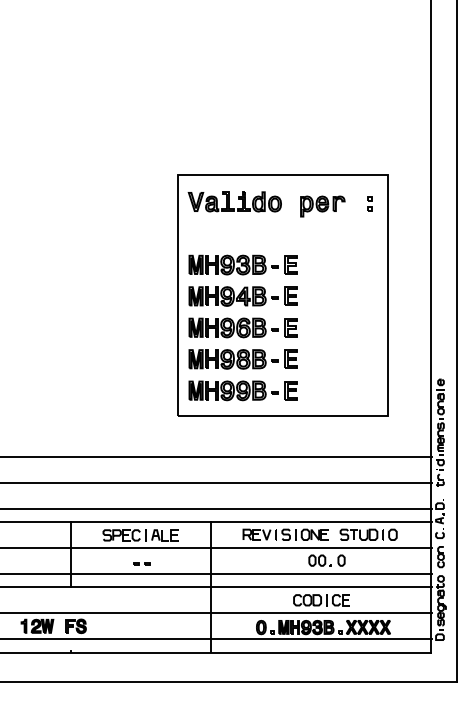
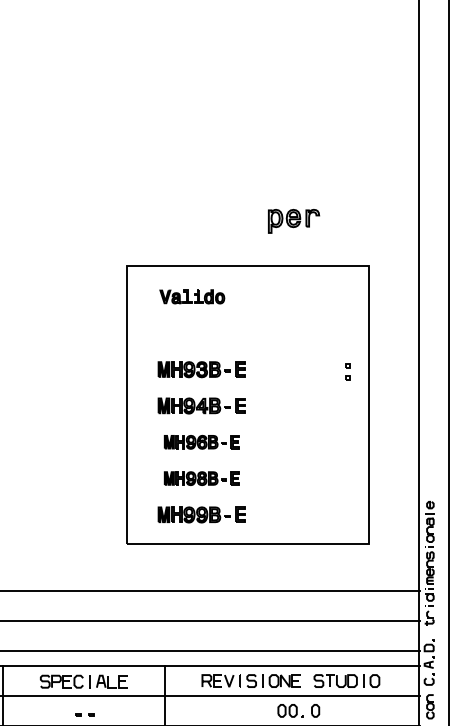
part: (234, 201) -> (192, 296), size x0.6
part: (369, 203) -> (347, 371), moved
part: (322, 206) -> (293, 221), moved
part: (242, 264) -> (201, 369), size x0.7
part: (242, 296) -> (201, 405), size x0.7
part: (242, 327) -> (201, 441), size x0.6
part: (242, 359) -> (201, 478), size x0.6
part: (242, 390) -> (201, 514), size x0.7

